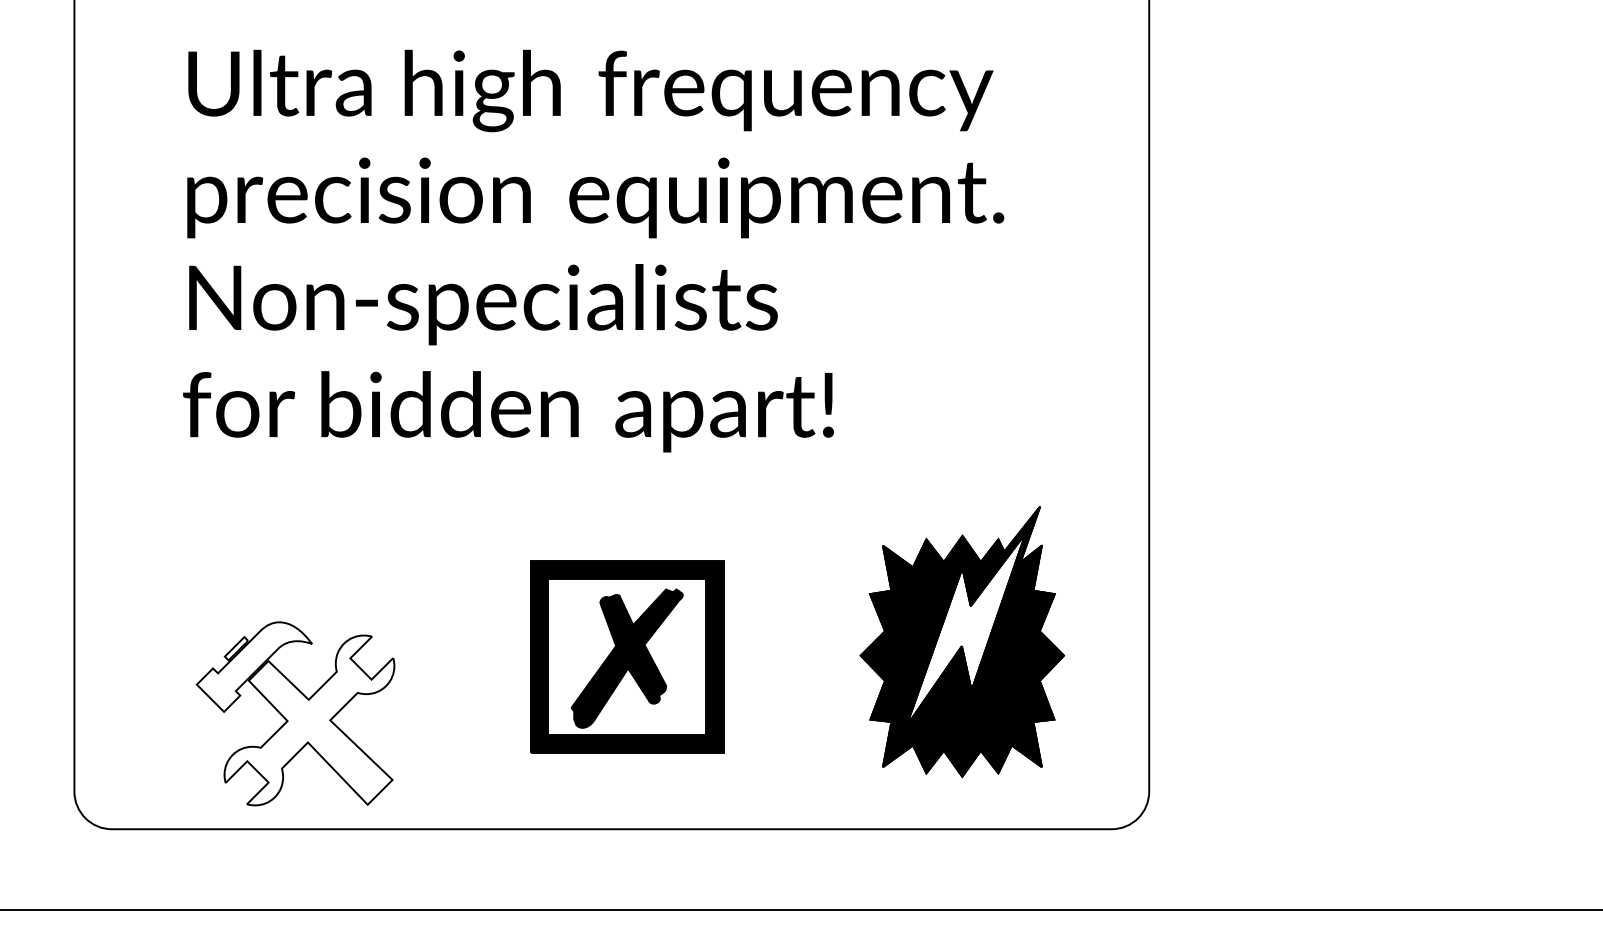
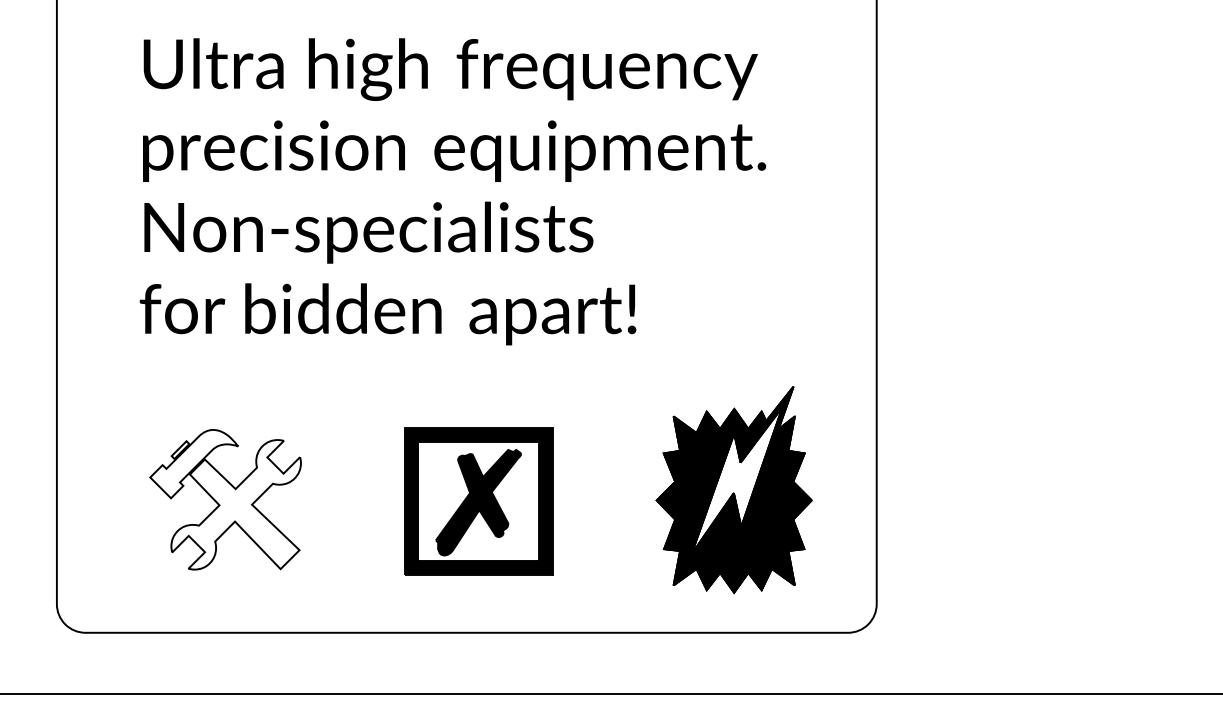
part: (295, 713) -> (225, 499), moved

